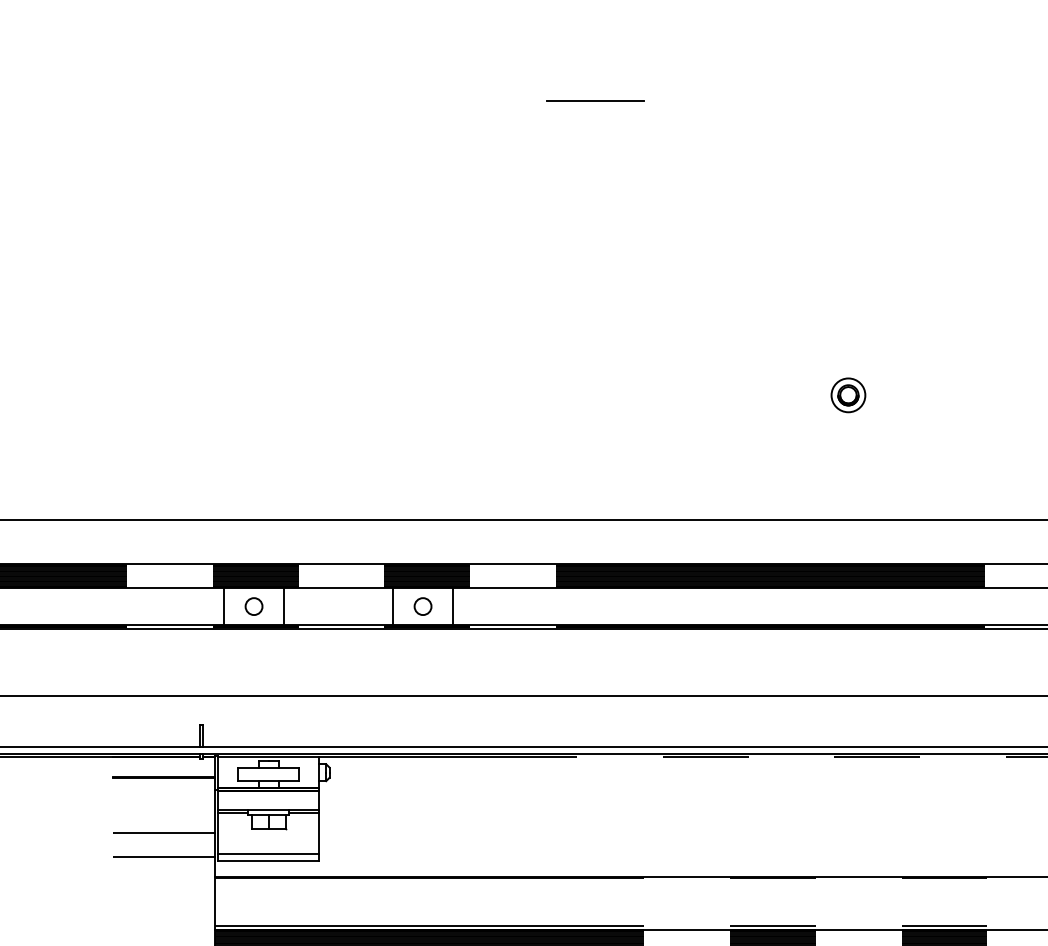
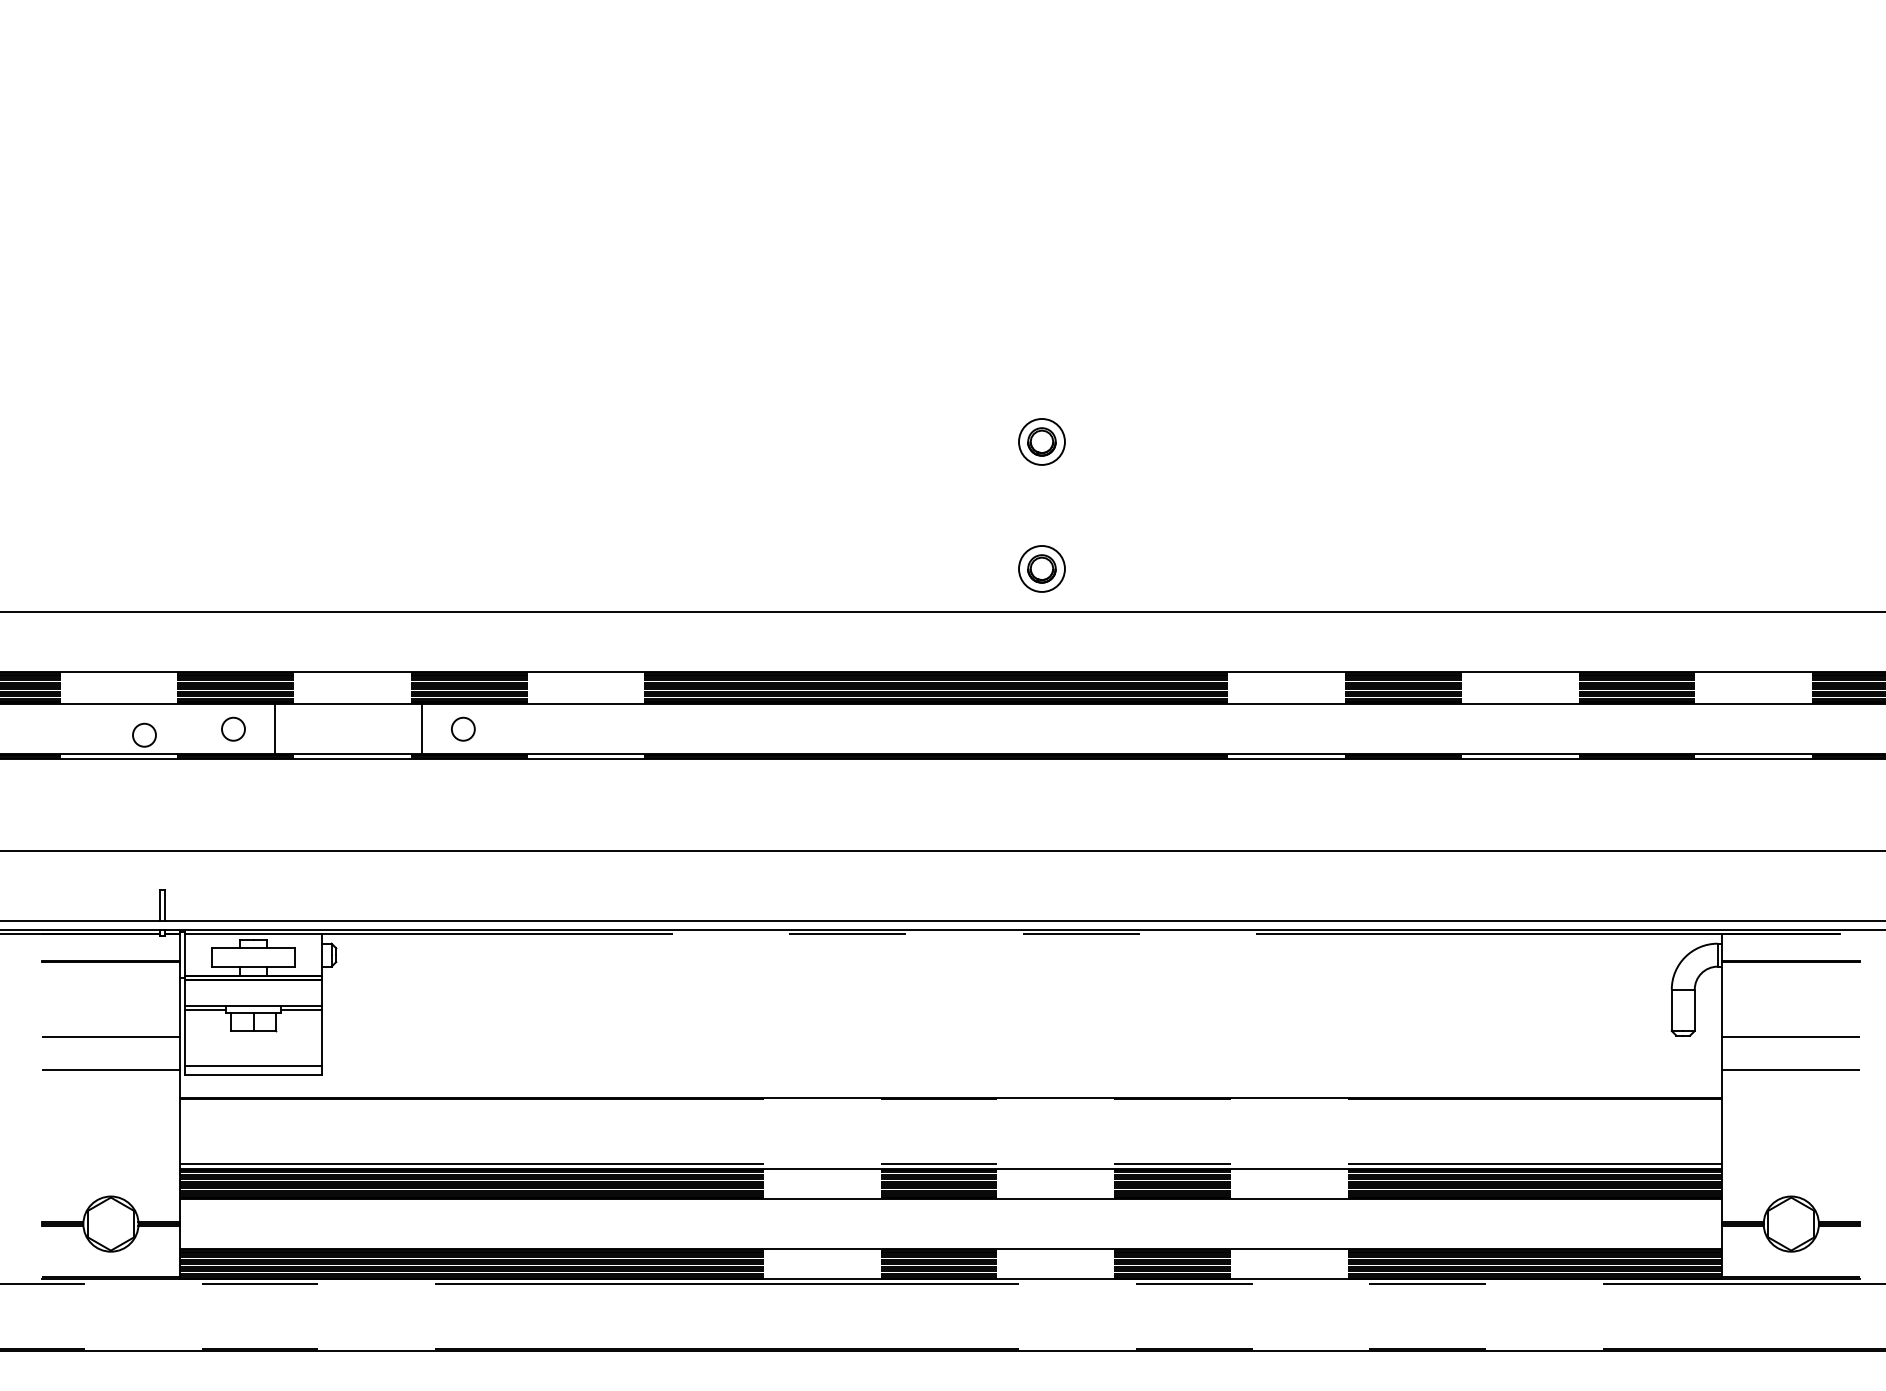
line: (595, 100) -> (698, 41), removed
part: (848, 488) -> (1041, 568), added
line: (223, 606) -> (192, 729), removed
line: (453, 606) -> (504, 729), removed
circle: (188, 610) -> (144, 734), added

